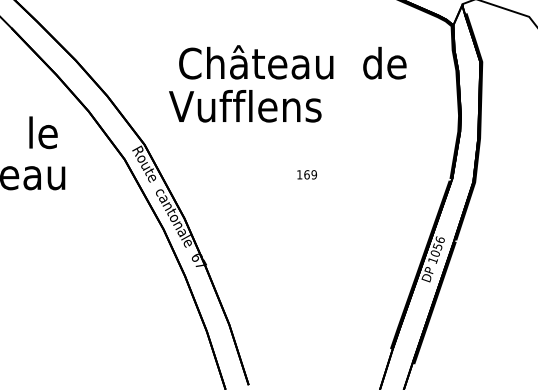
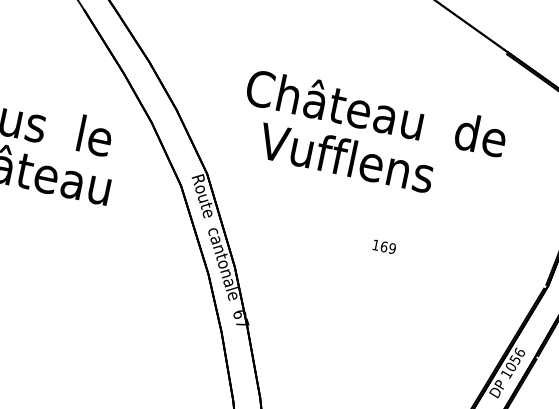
text: (292, 62) -> (376, 112), moved
text: (245, 106) -> (346, 158), moved

